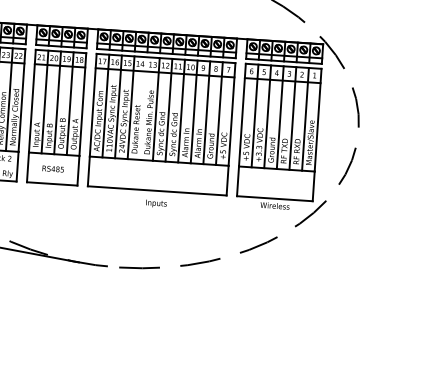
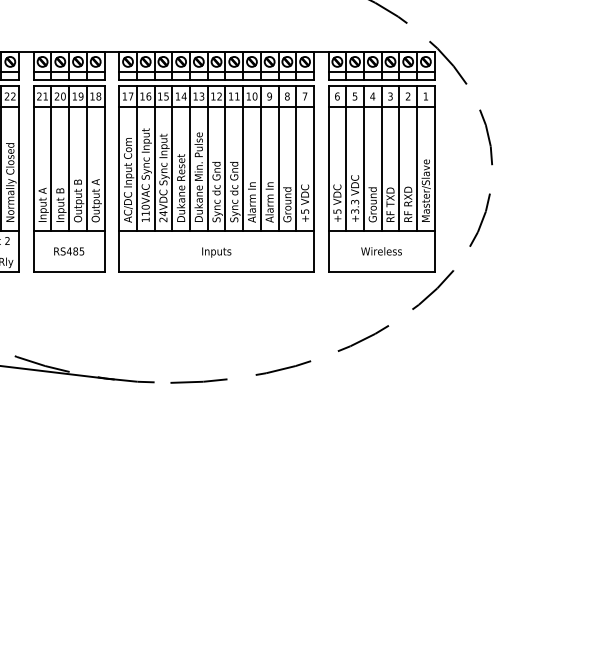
line: (143, 108) -> (189, 158), added
text: (156, 203) -> (216, 252), moved
text: (275, 206) -> (381, 251), moved

